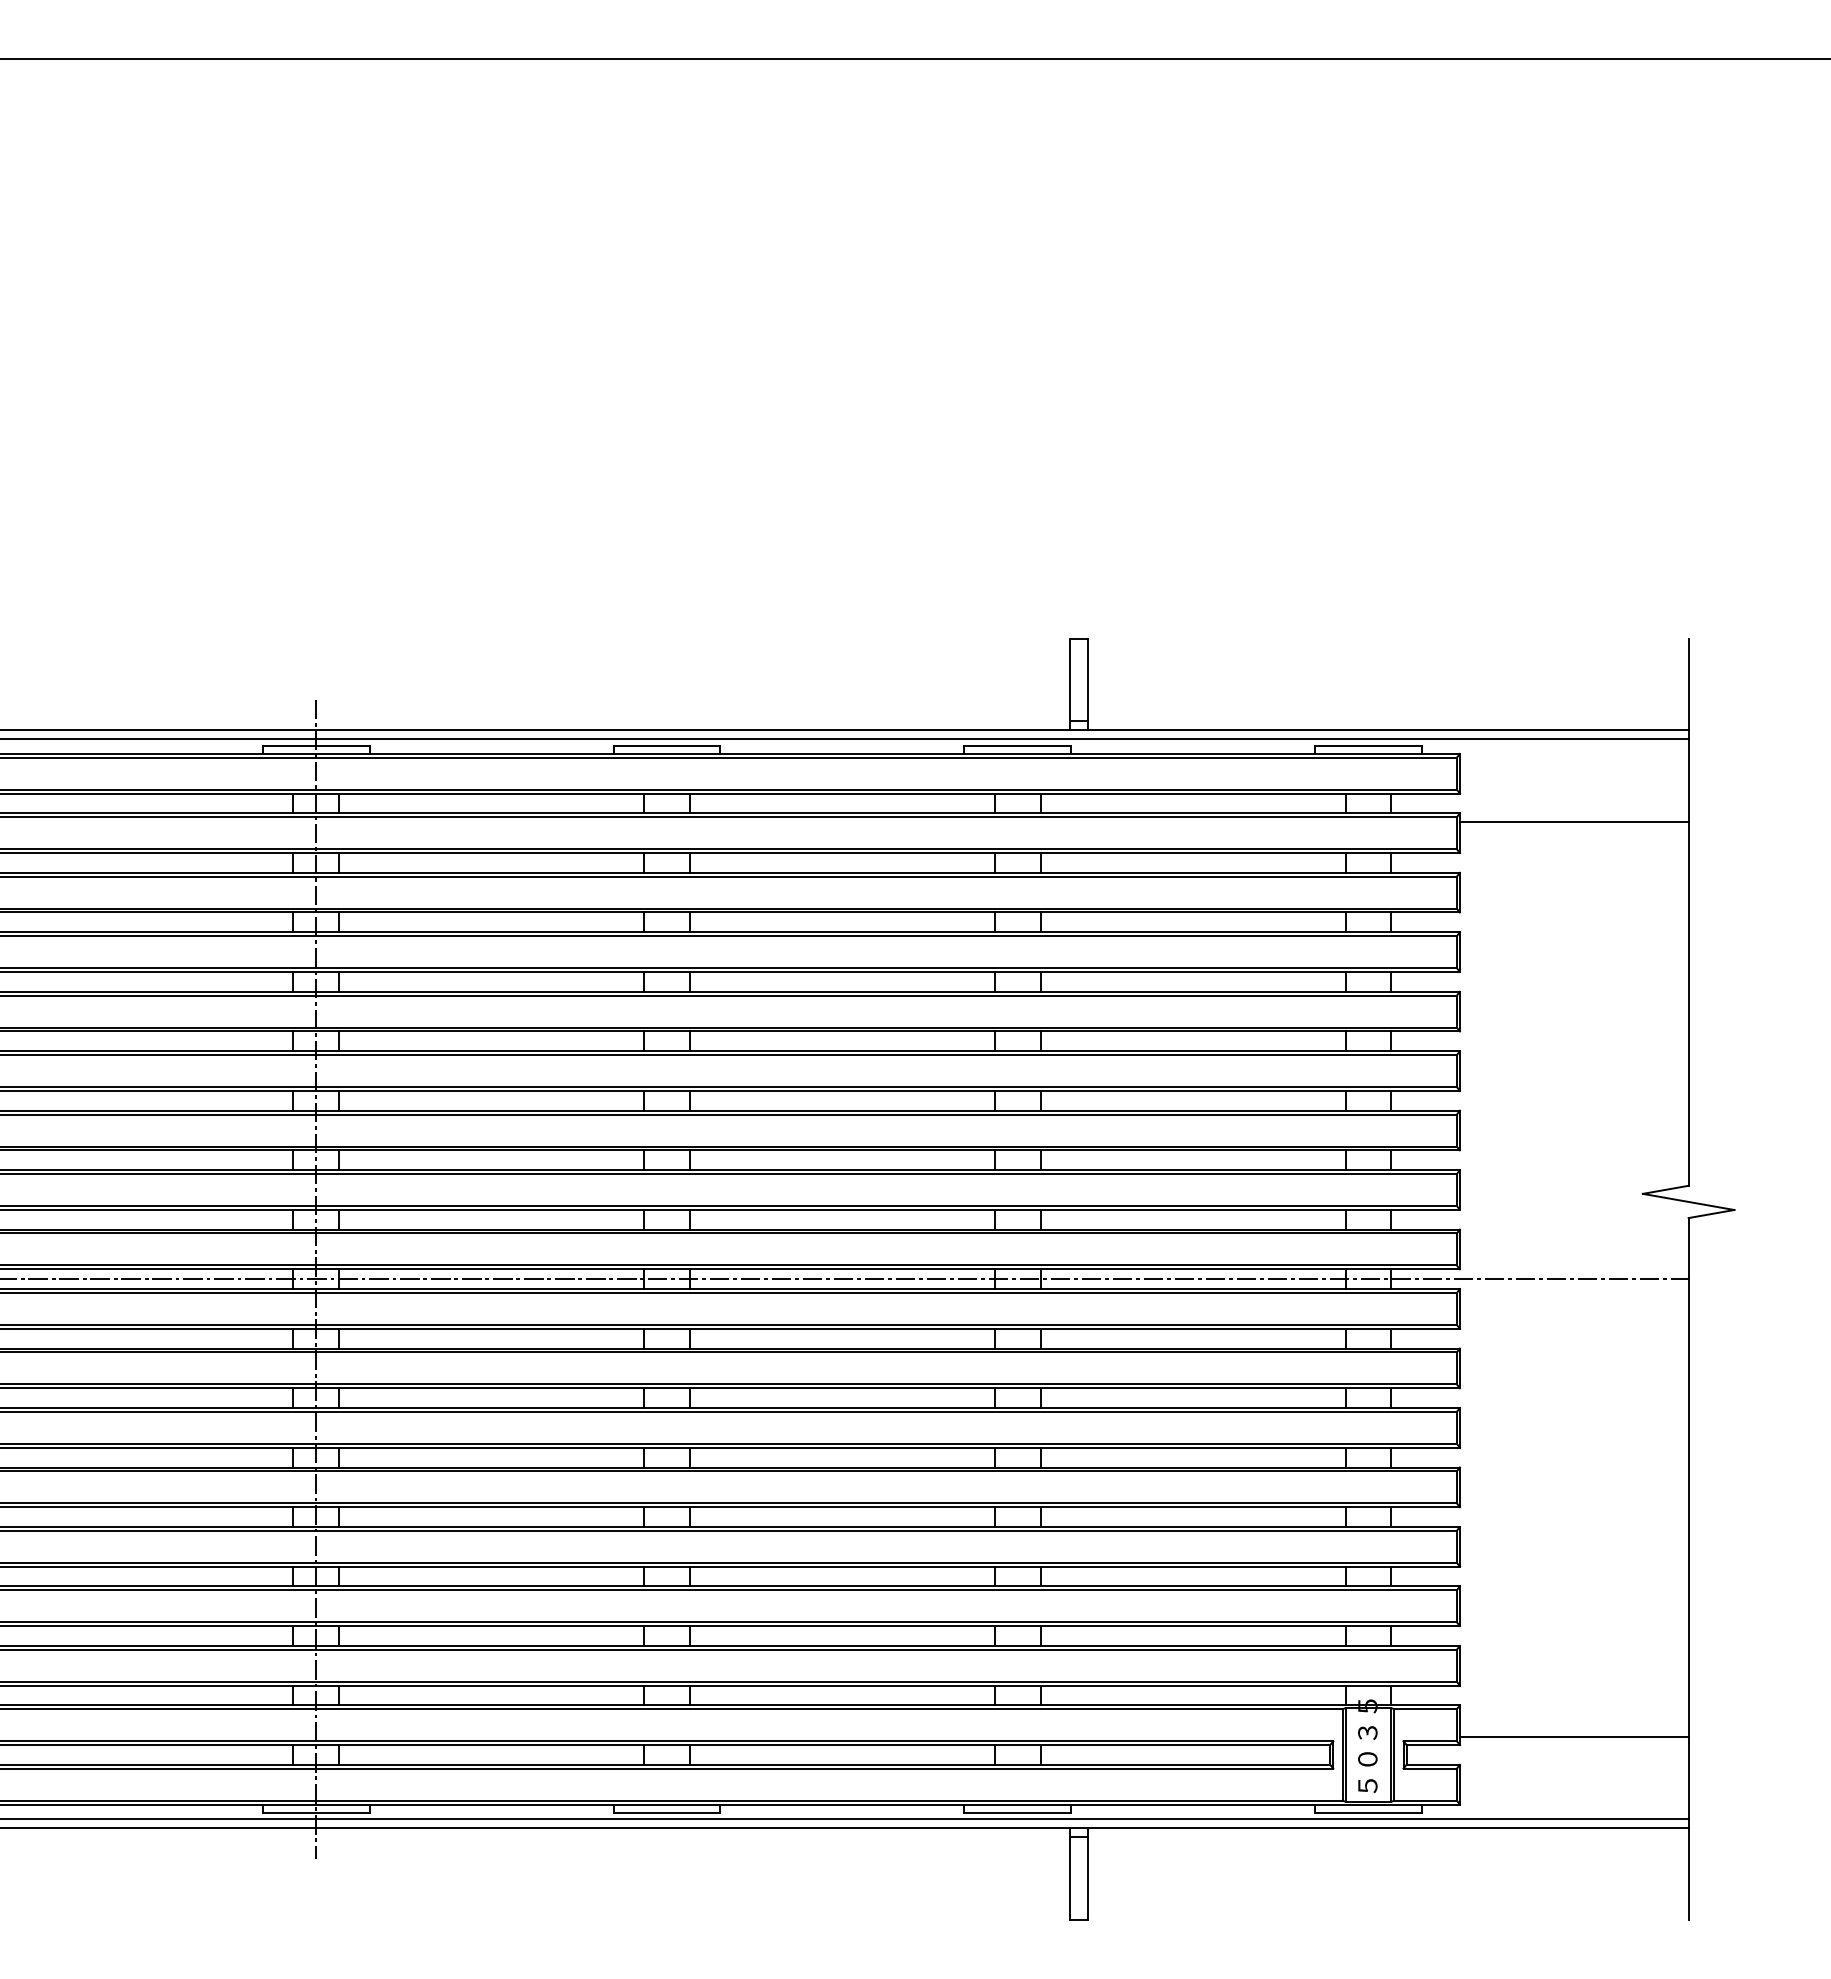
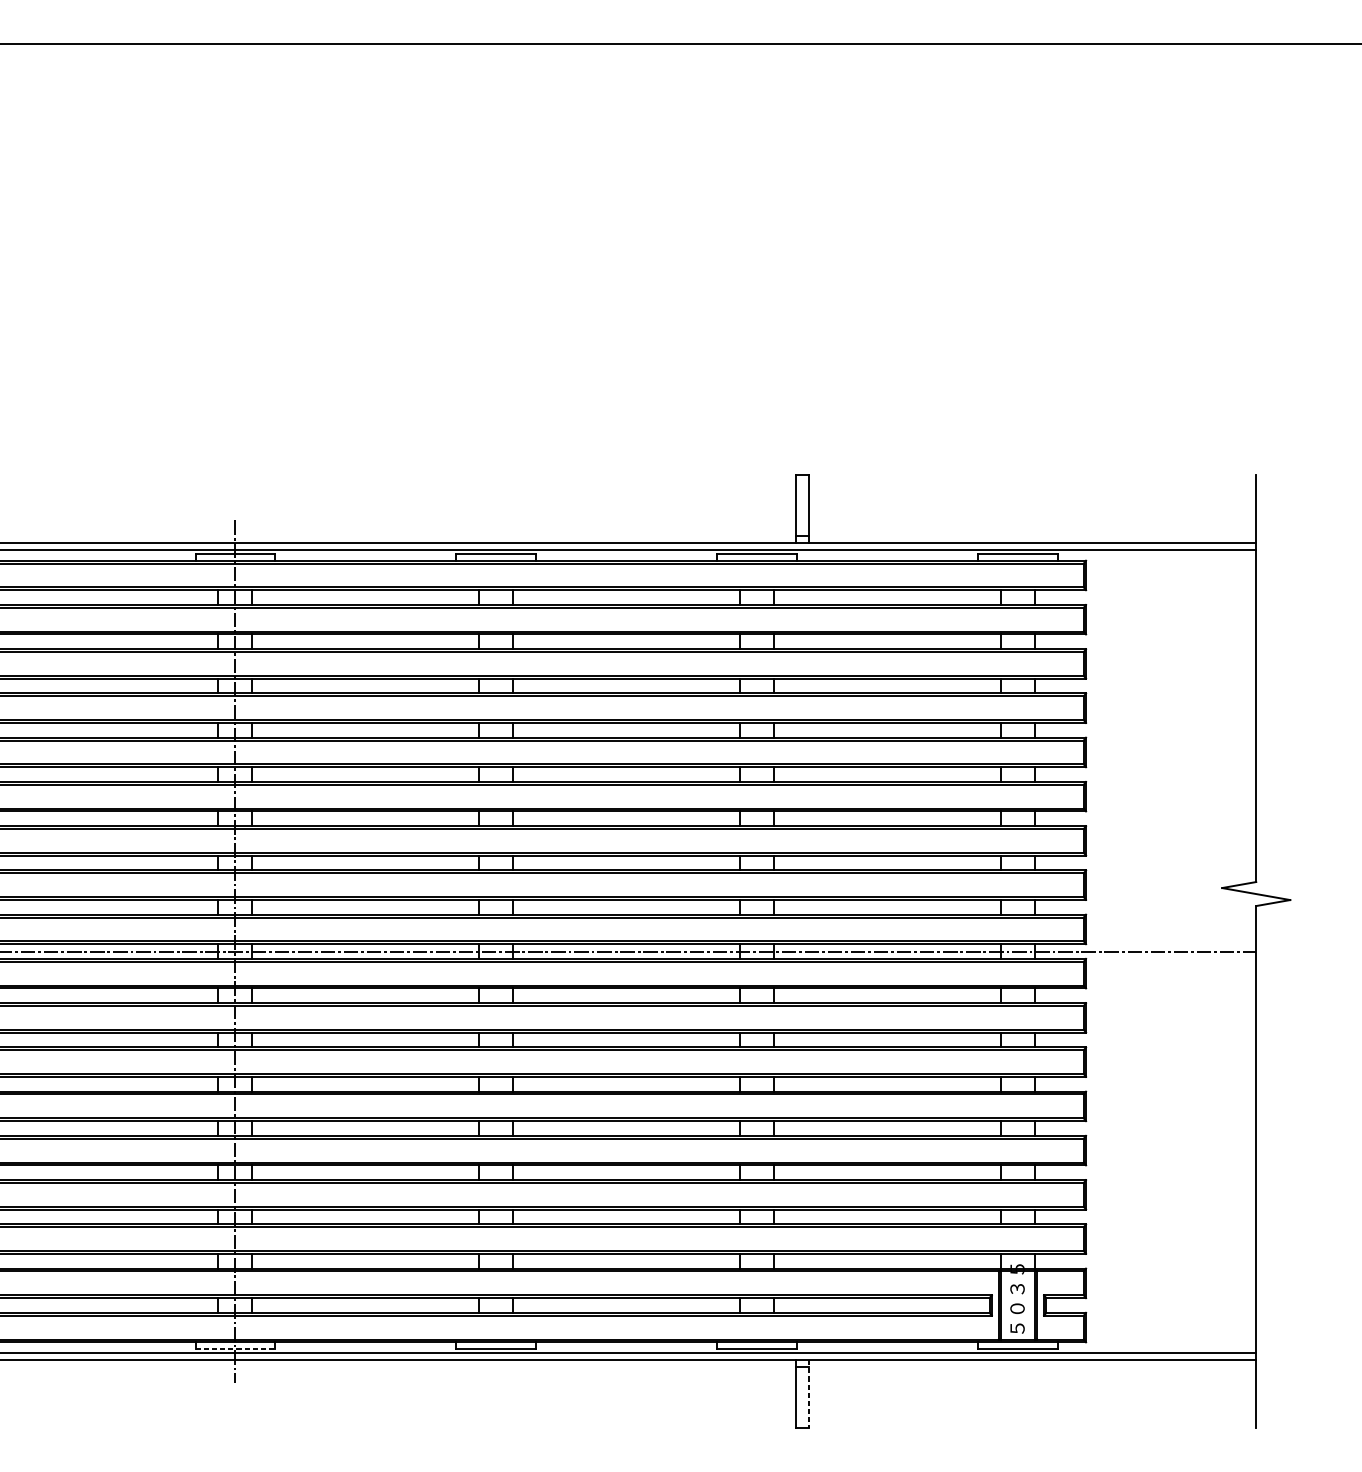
line: (1573, 821) -> (1170, 611), removed
line: (1573, 1736) -> (1170, 1291), removed
line: (316, 1812) -> (235, 1348), solid -> dashed
line: (1087, 1873) -> (808, 1393), solid -> dashed

